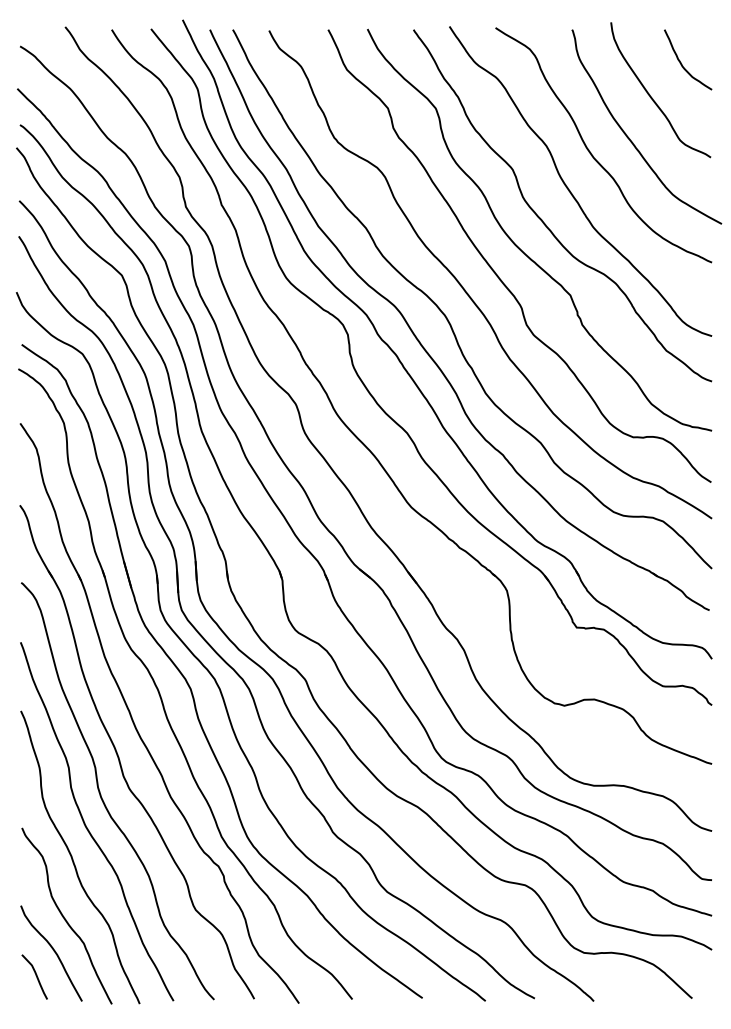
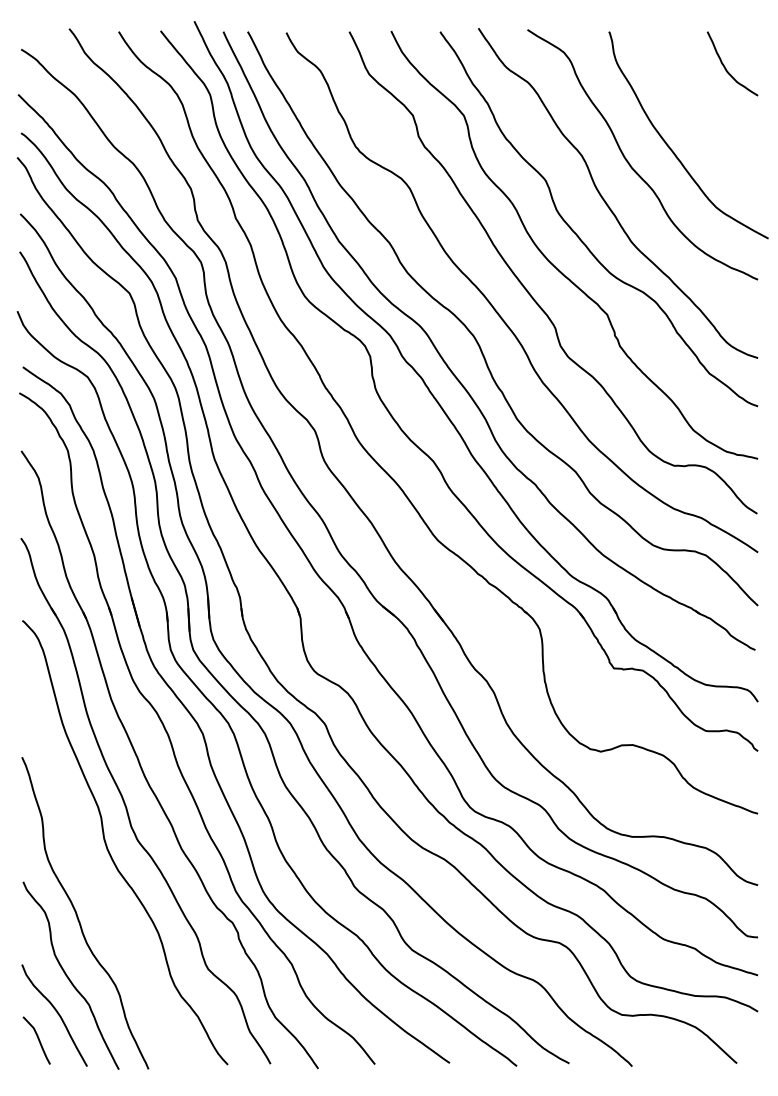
curve: (652, 97) -> (694, 103), removed
curve: (88, 829) -> (94, 883), removed

